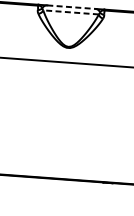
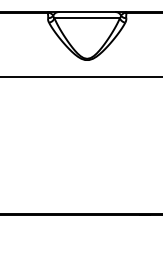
line: (71, 7) -> (87, 12), dashed -> solid
line: (71, 12) -> (87, 18), dashed -> solid

